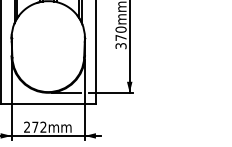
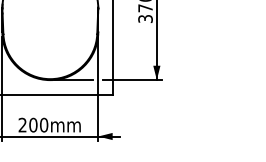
text: (39, 126) -> (38, 124), 272mm -> 200mm

